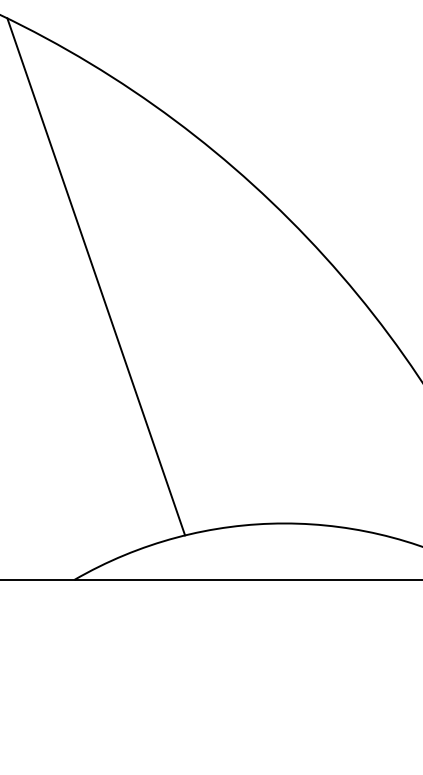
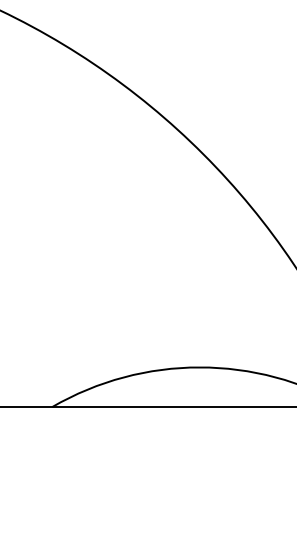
line: (96, 275) -> (67, 193), removed

